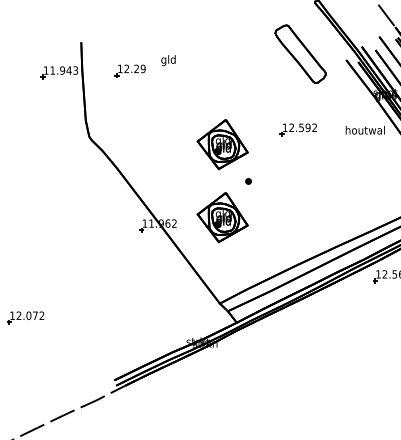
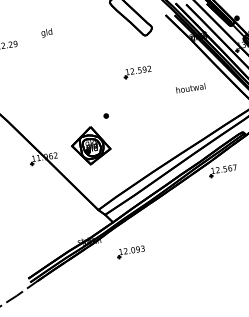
text: (168, 60) -> (46, 32), moved
text: (364, 129) -> (190, 87), moved
part: (222, 144) -> (82, 91), removed
part: (254, 365) -> (130, 252), added

